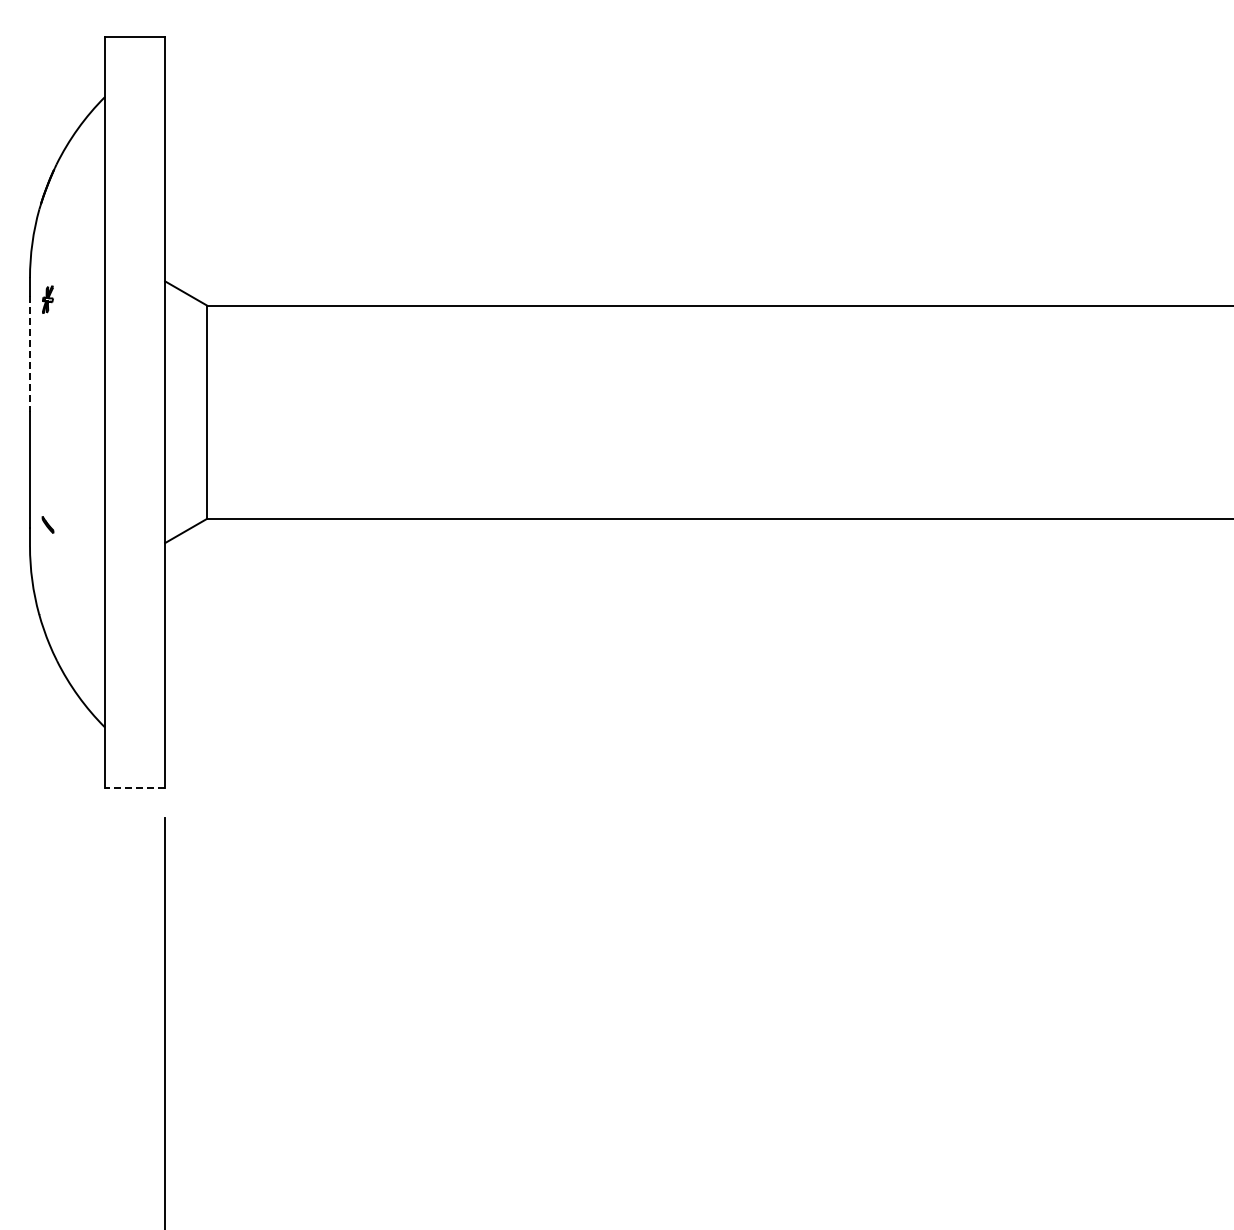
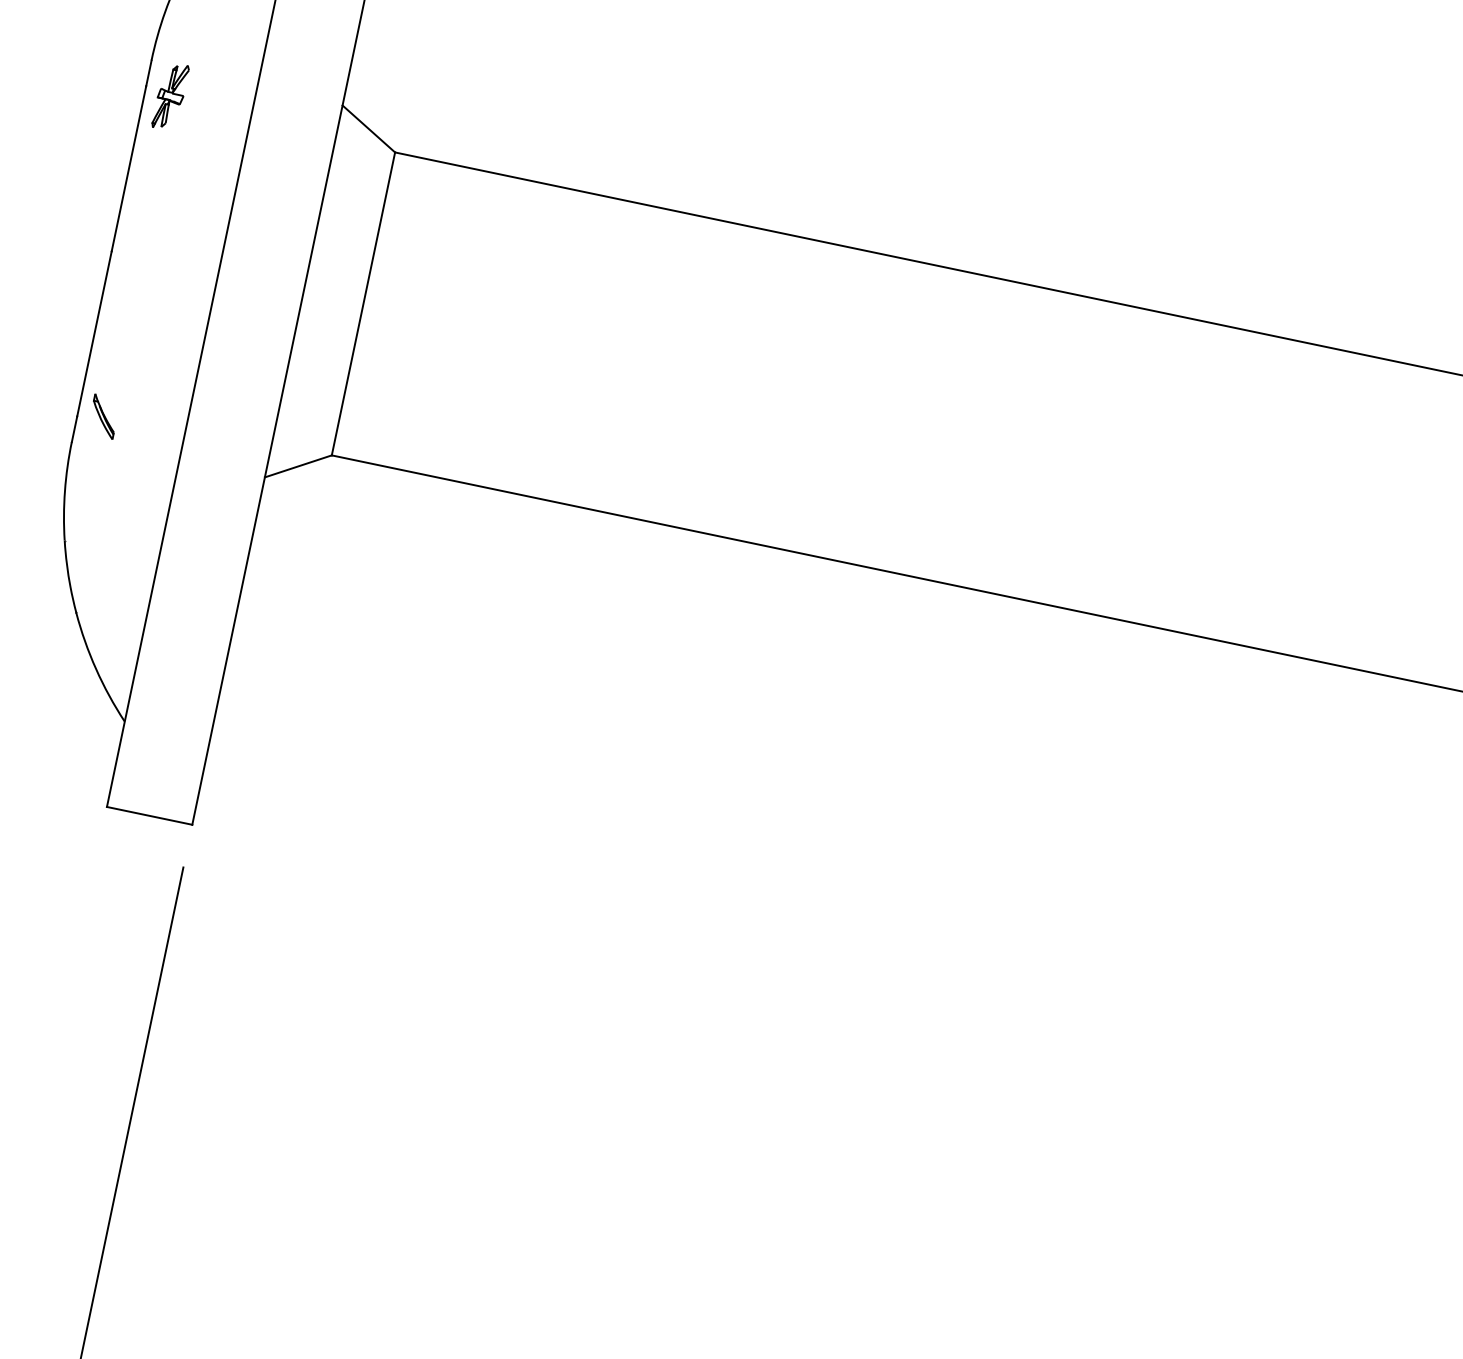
part: (47, 299) -> (170, 96), size x1.67
line: (30, 354) -> (129, 169), dashed -> solid
part: (47, 524) -> (103, 416), size x1.67
line: (134, 787) -> (148, 815), dashed -> solid

